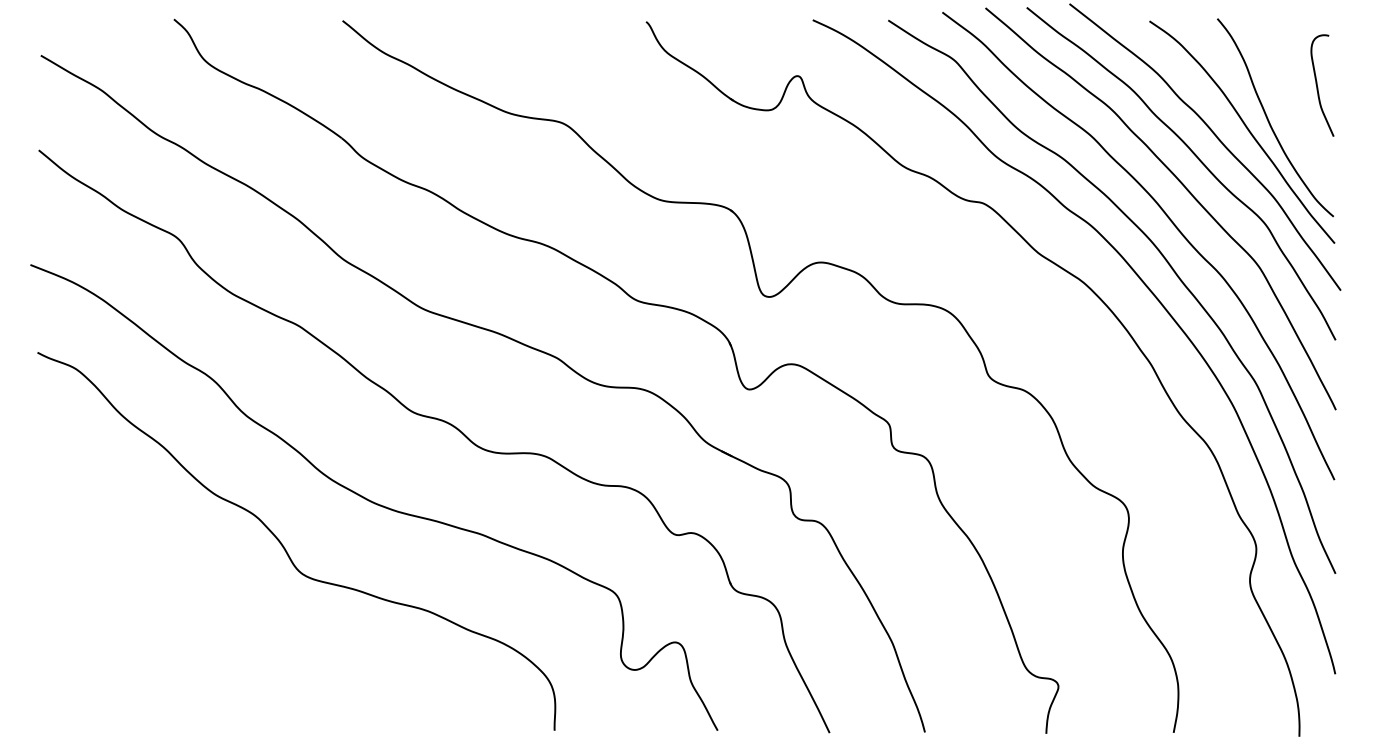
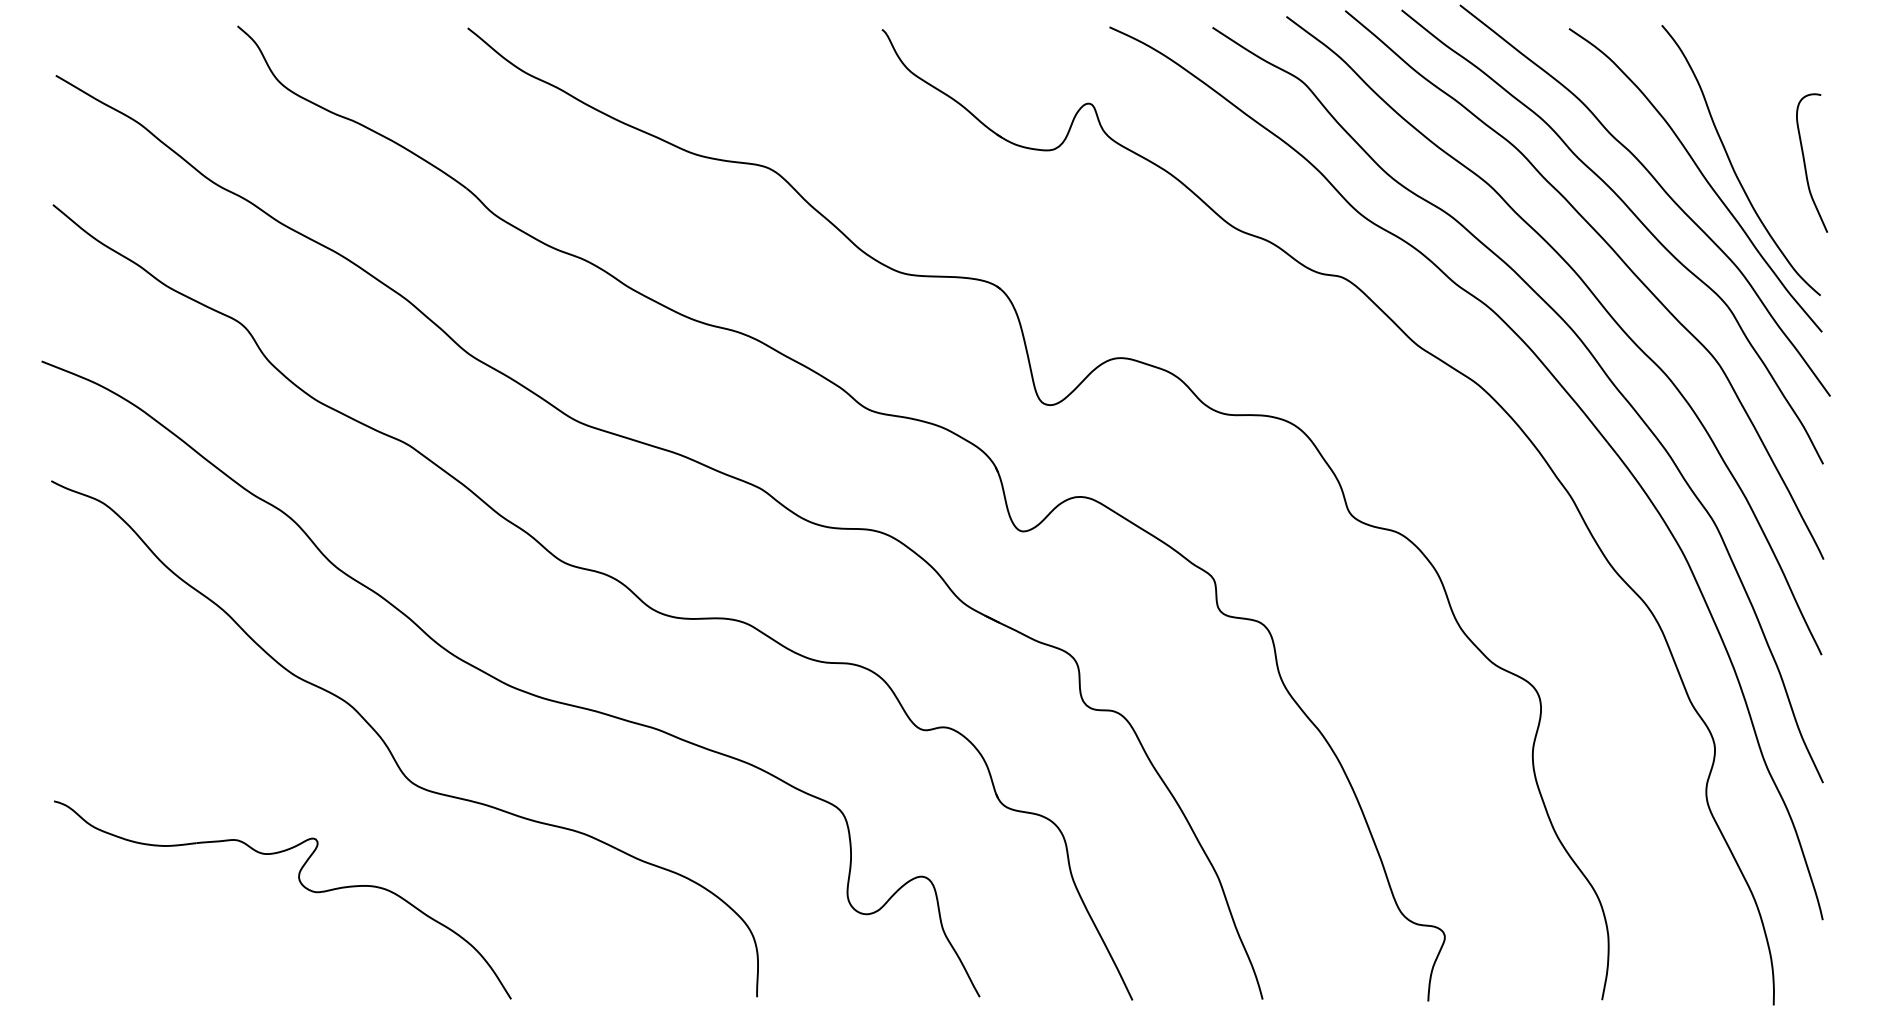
curve: (1318, 87) -> (1806, 165), moved
part: (219, 647) -> (299, 883), added

